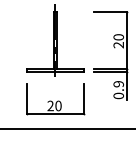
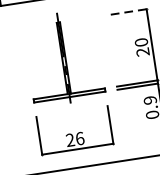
line: (109, 11) -> (125, 12), solid -> dashed
text: (58, 105) -> (79, 138), 20 -> 26

